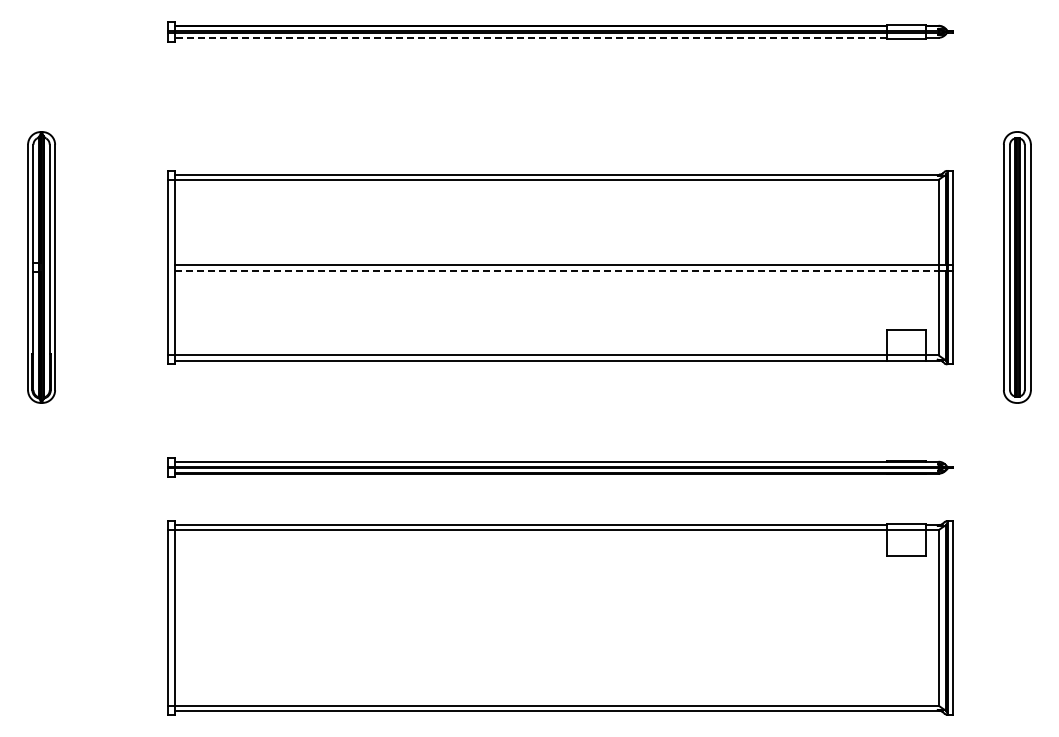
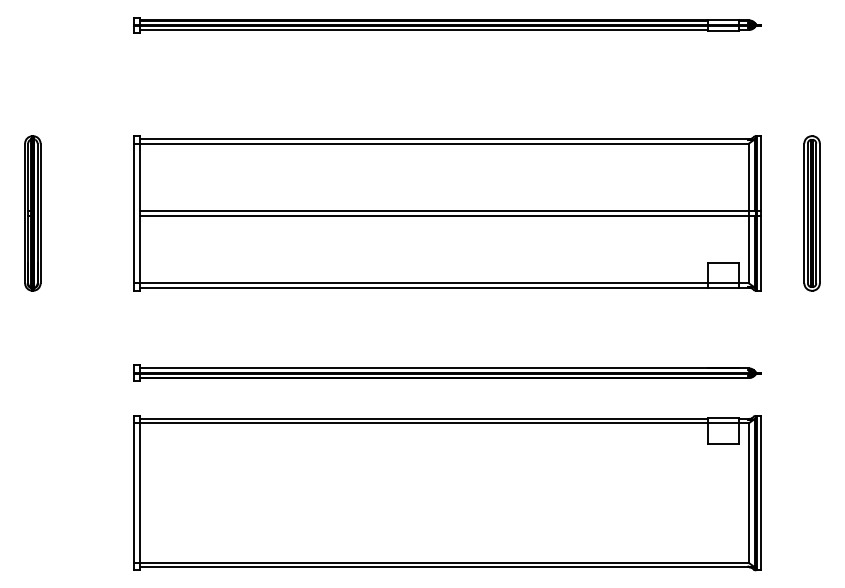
line: (530, 37) -> (423, 29), dashed -> solid
part: (40, 267) -> (32, 213), size x0.71
part: (1017, 267) -> (812, 213), size x0.71
line: (556, 270) -> (444, 215), dashed -> solid

